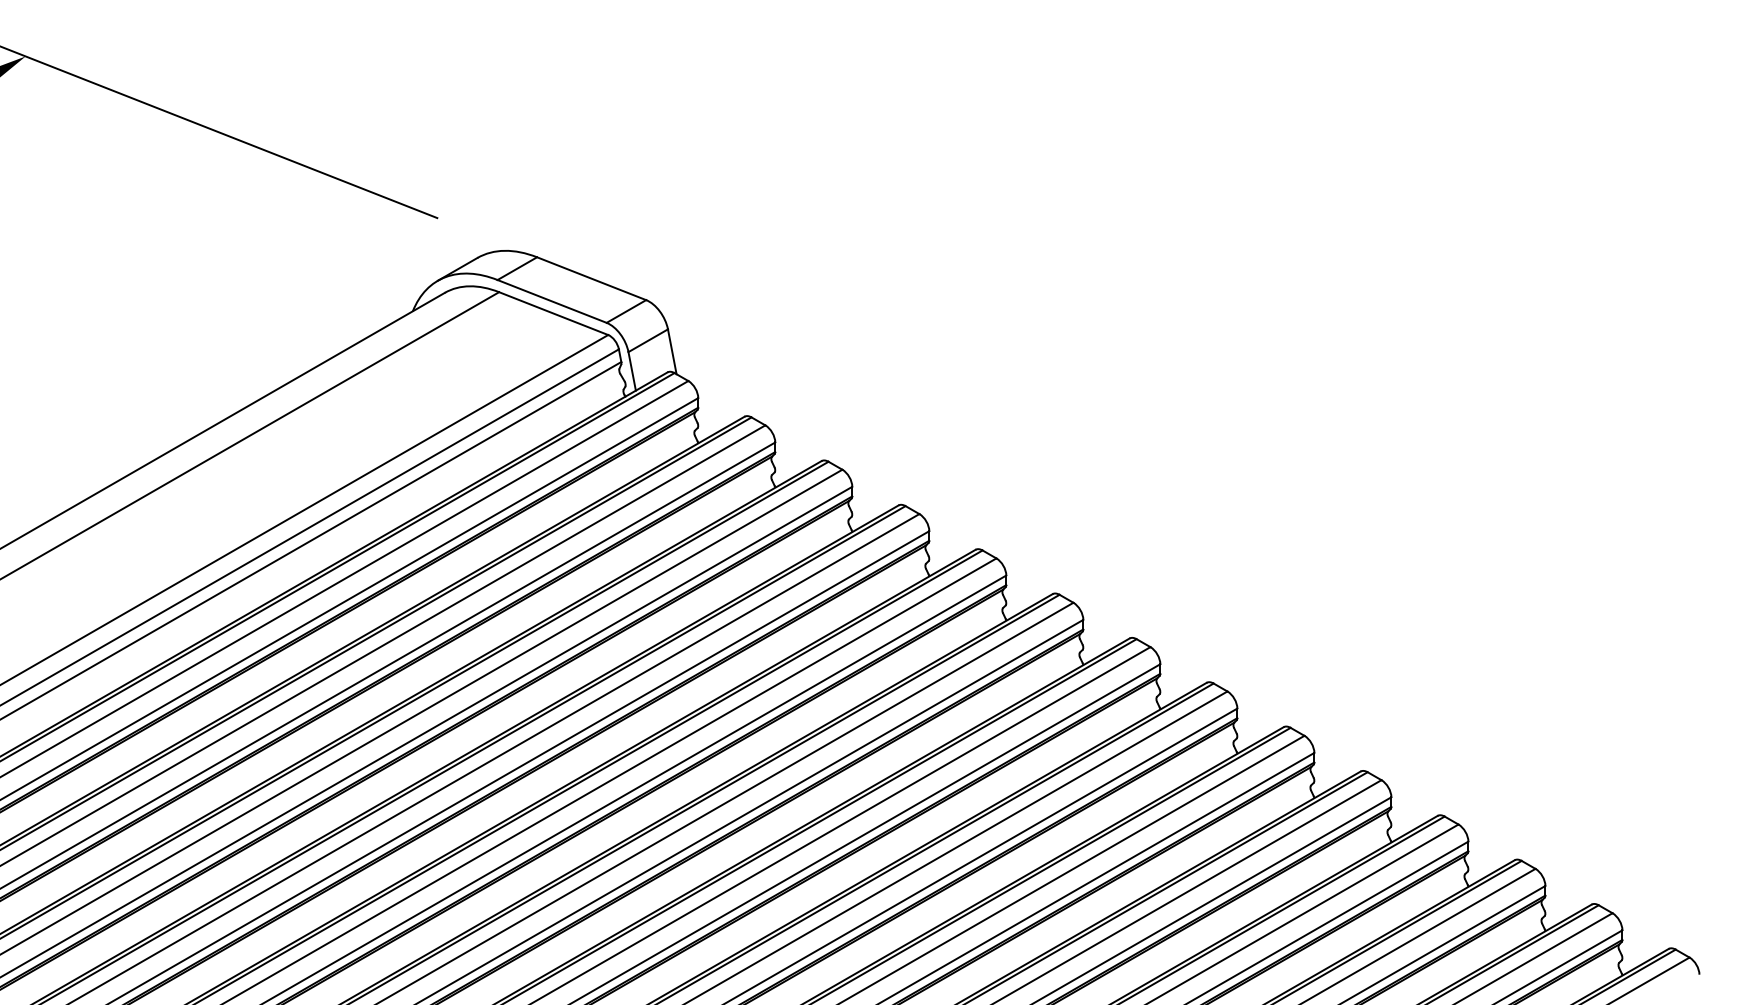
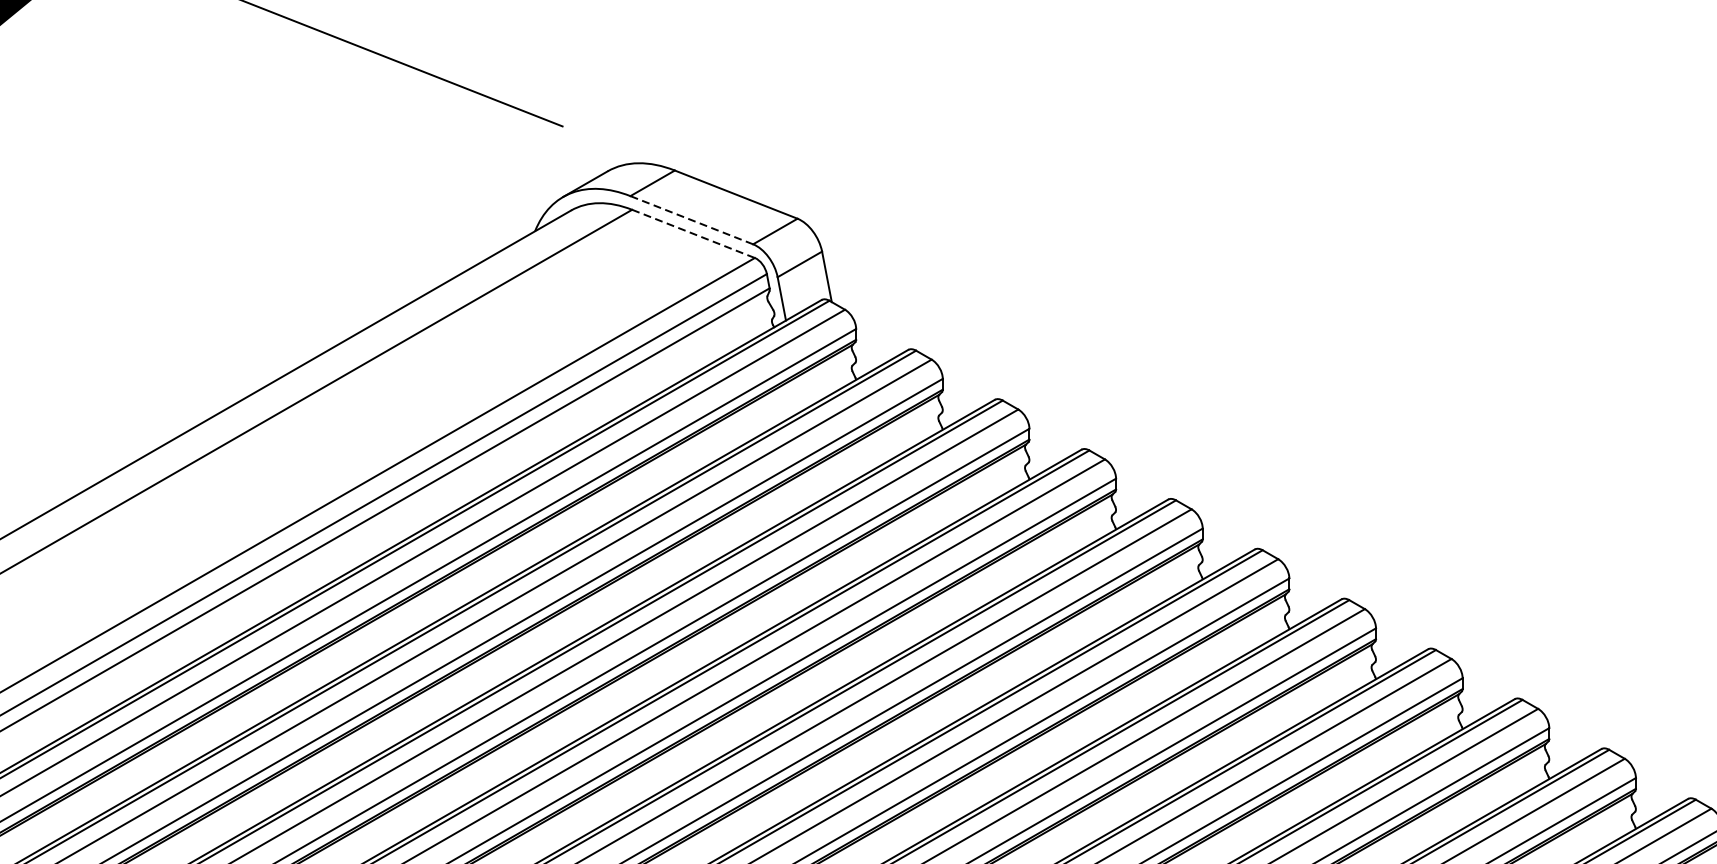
line: (552, 301) -> (692, 220), solid -> dashed
line: (553, 313) -> (693, 233), solid -> dashed

